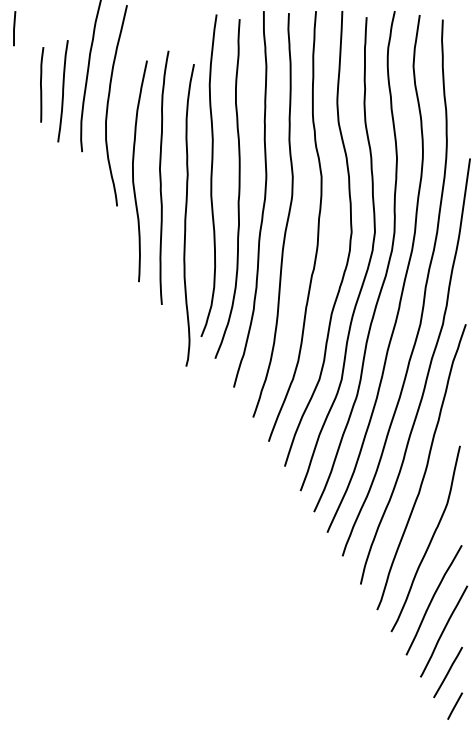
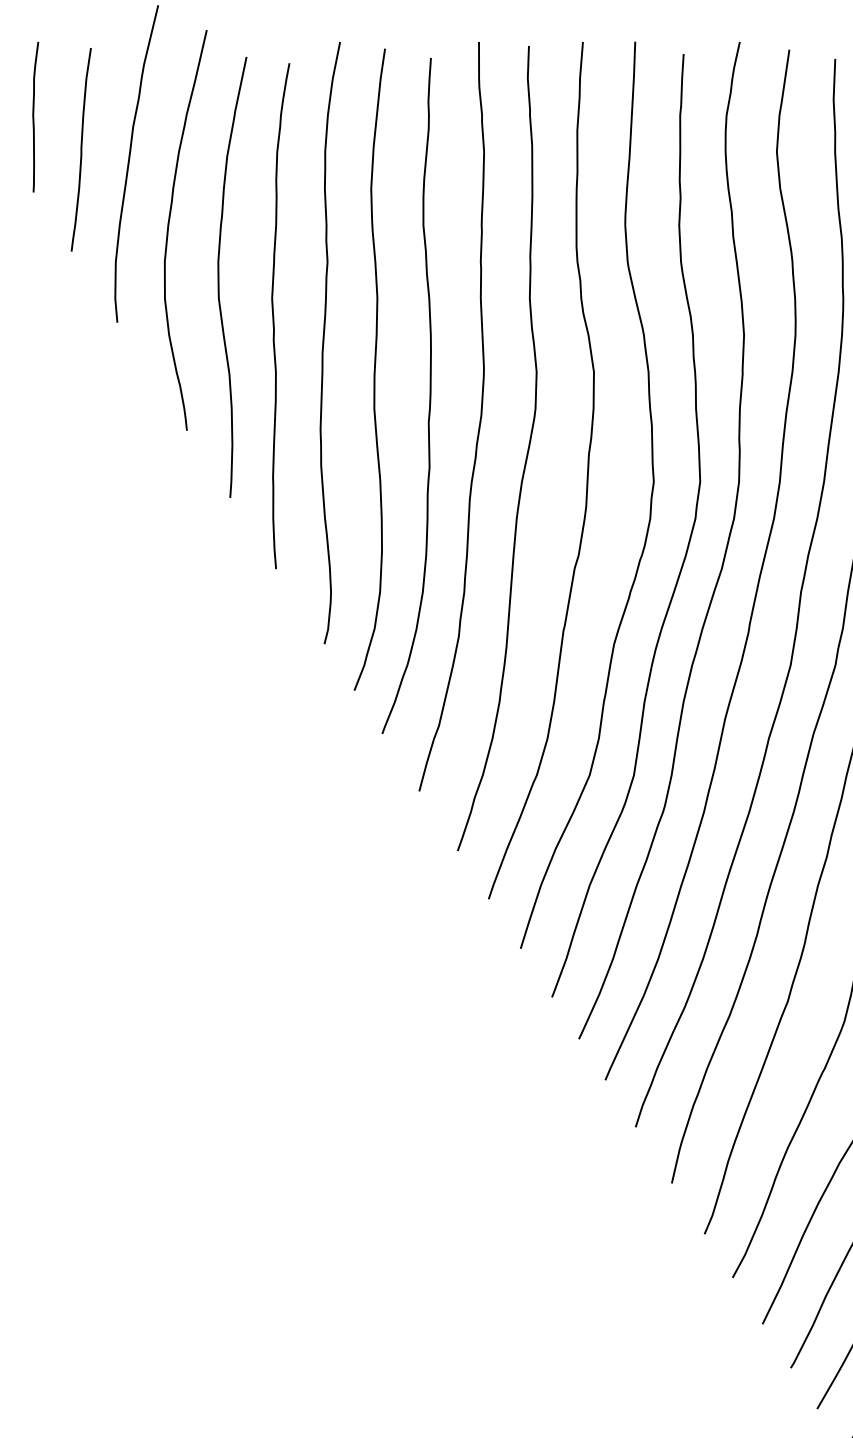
curve: (41, 84) -> (34, 116), moved
curve: (62, 91) -> (80, 150), moved
curve: (133, 171) -> (219, 277), moved
curve: (161, 177) -> (275, 315), moved
curve: (186, 215) -> (325, 343), moved

